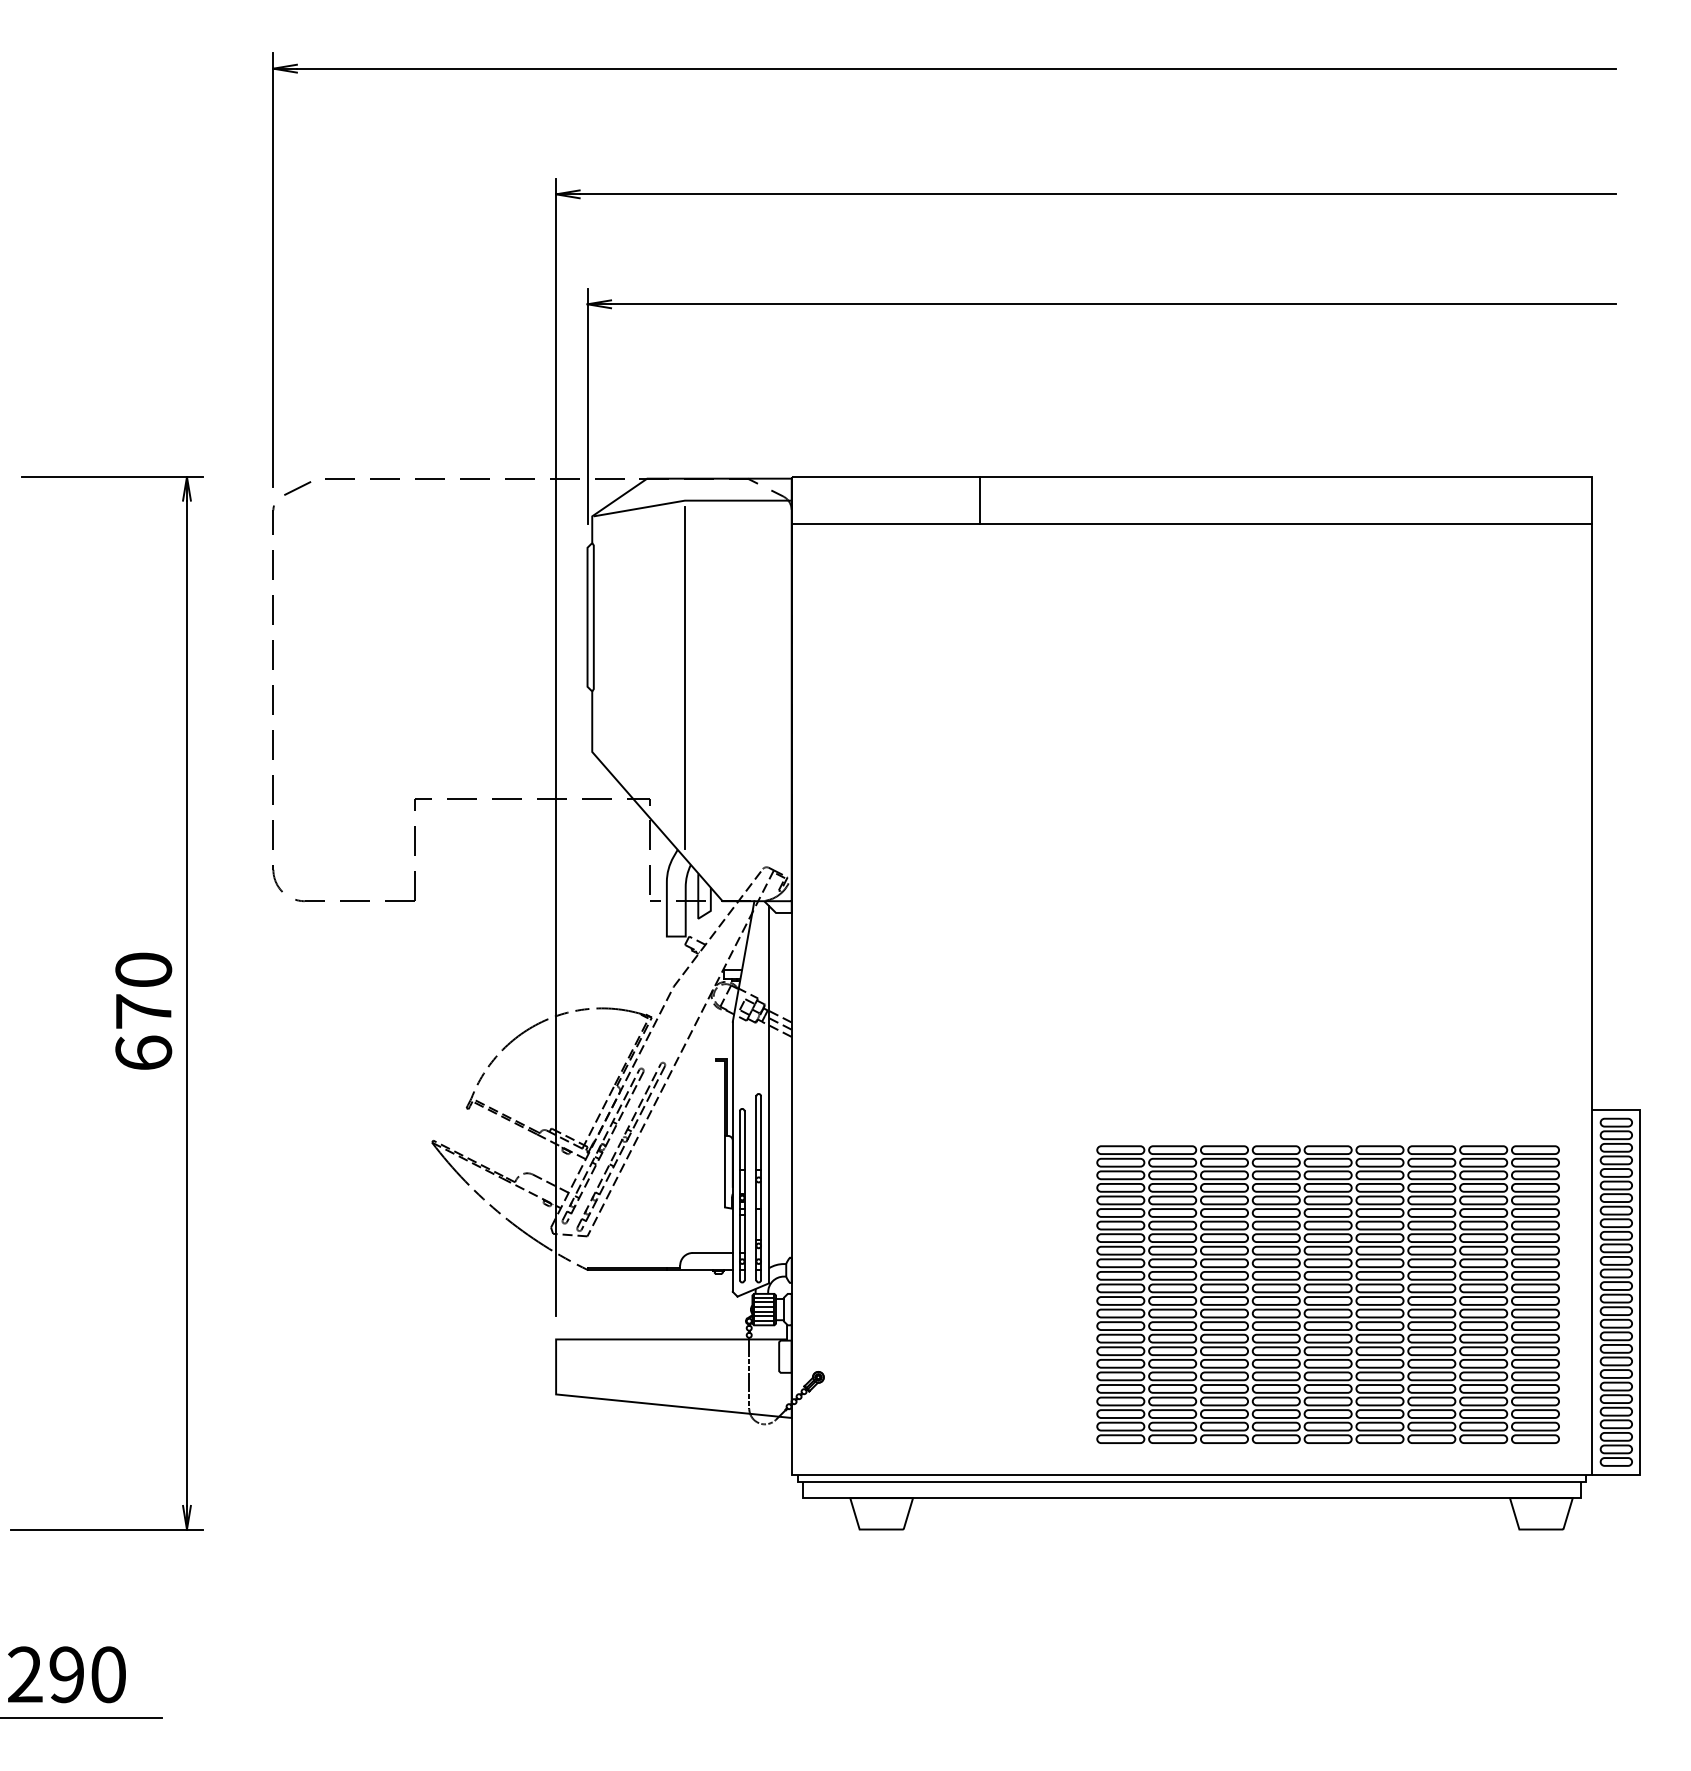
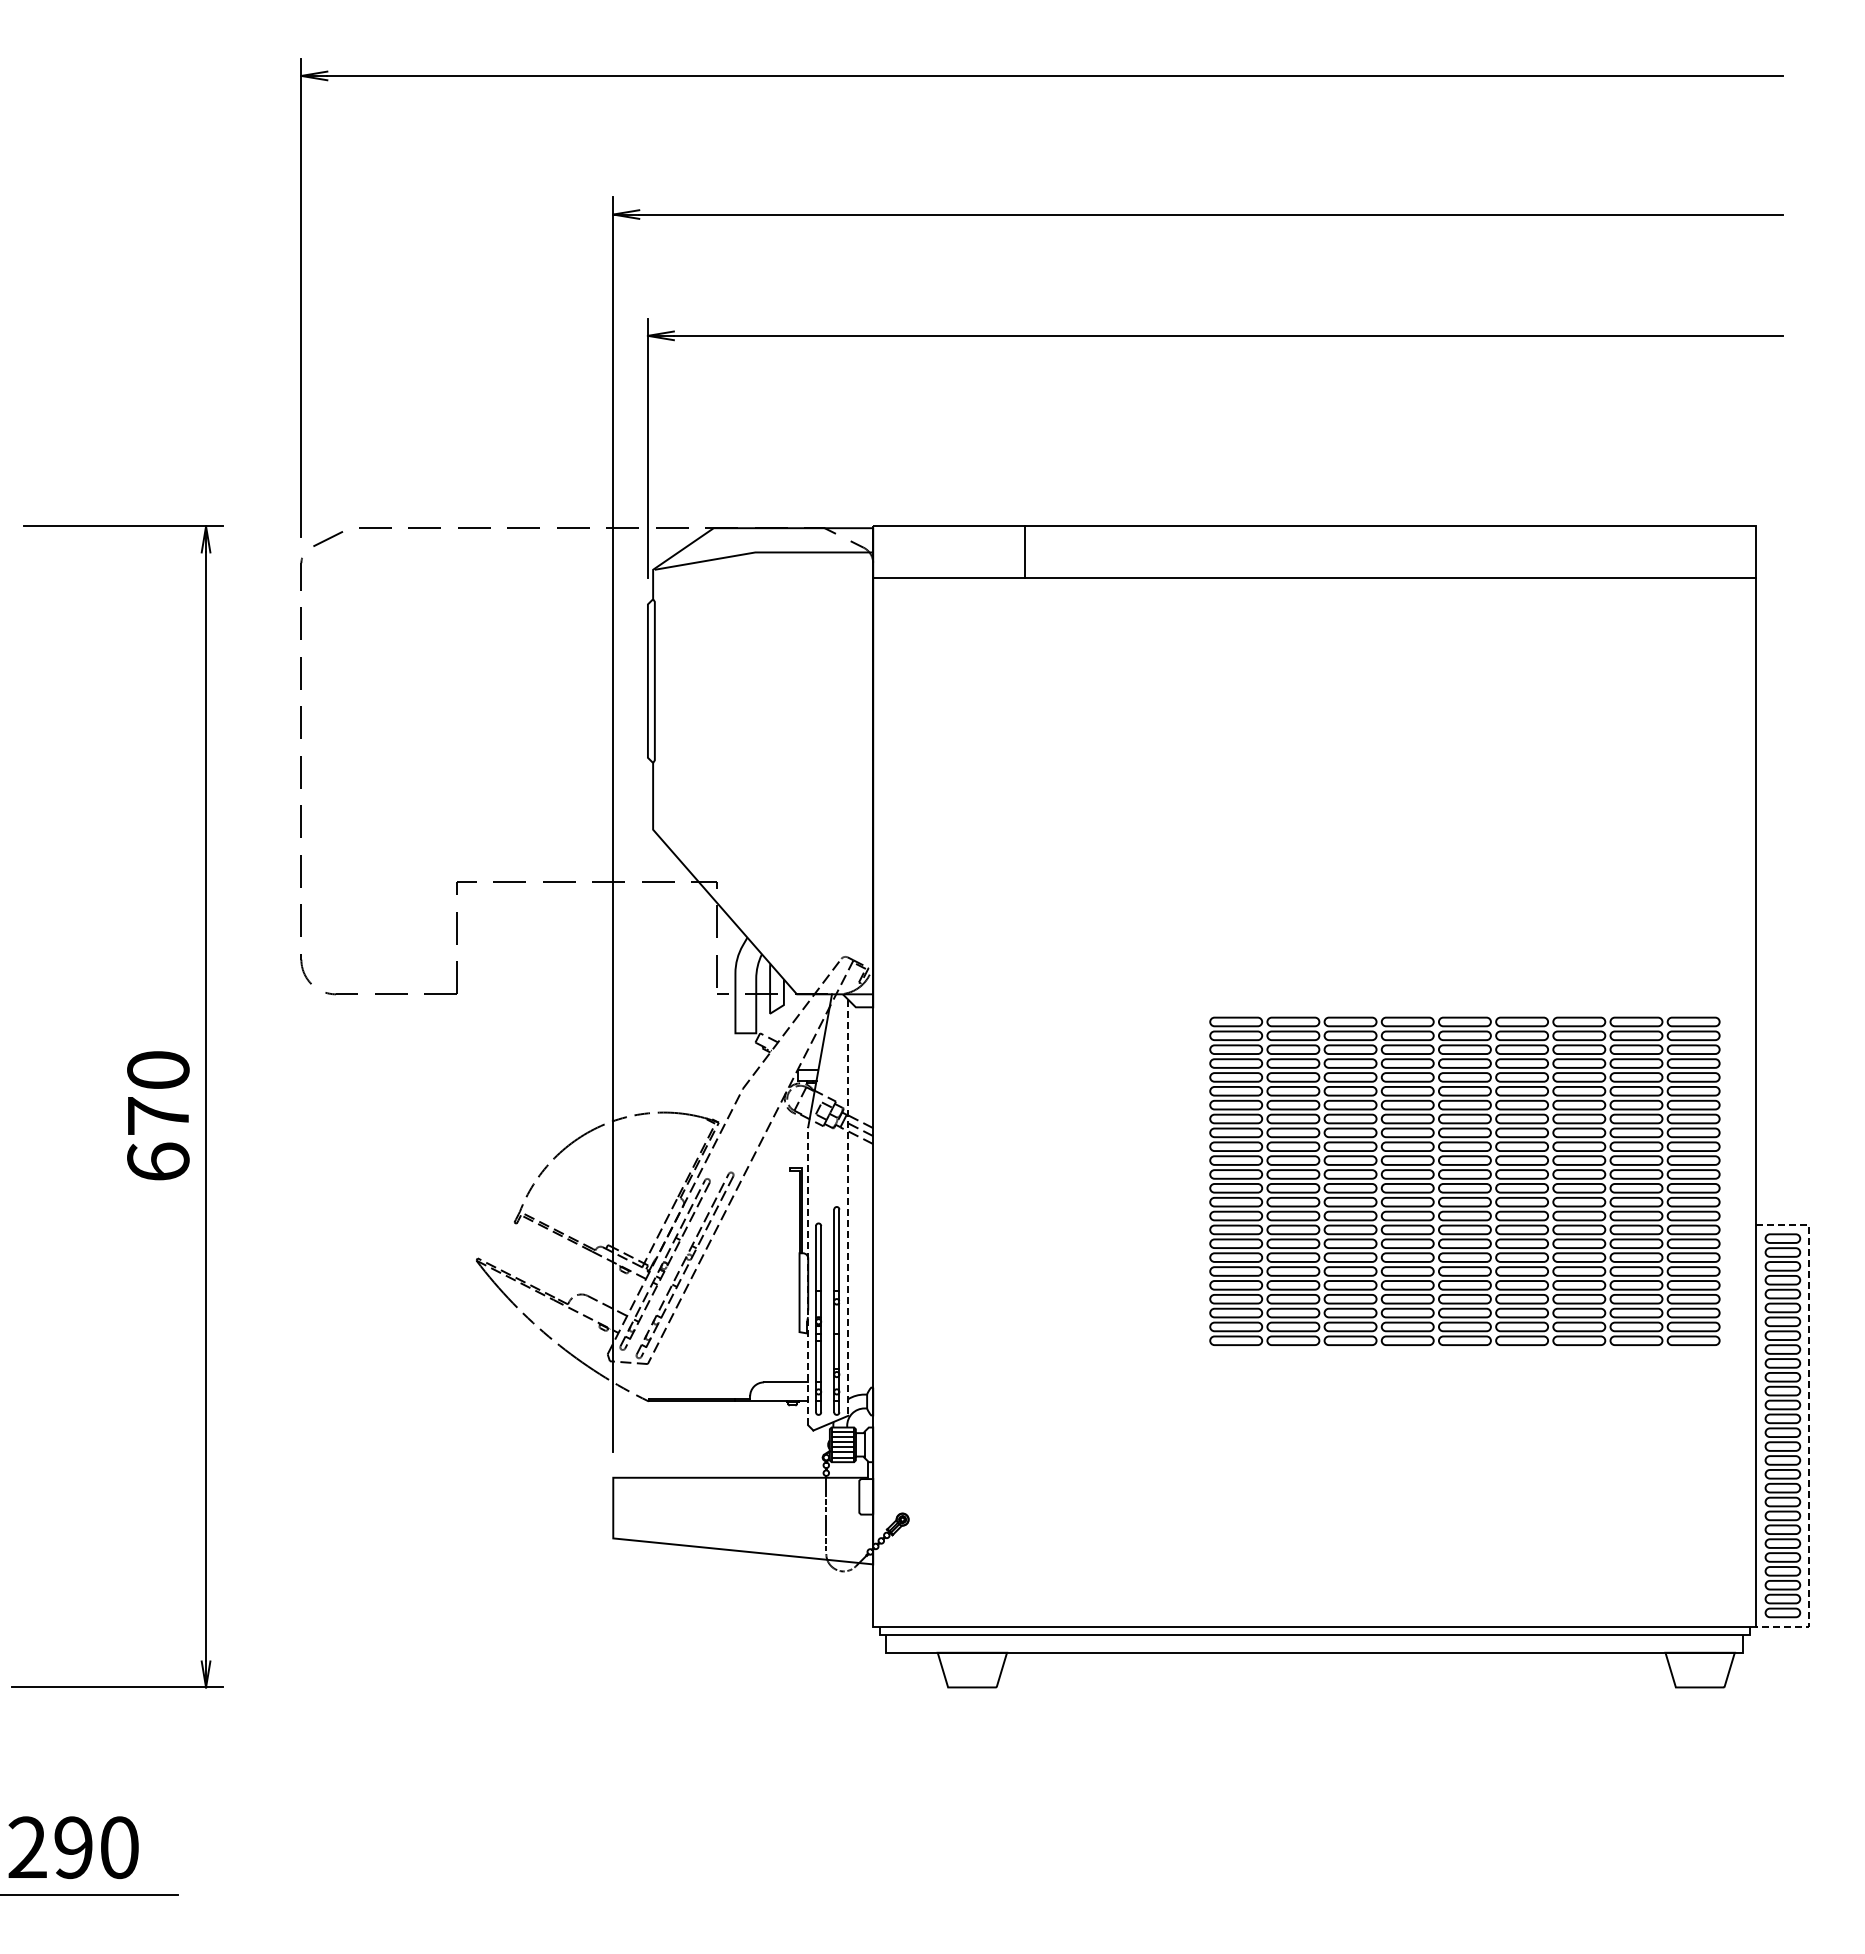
line: (980, 500) -> (1025, 552), moved
line: (685, 677) -> (755, 747), removed
line: (769, 1094) -> (848, 1207), solid -> dashed
line: (733, 1156) -> (808, 1275), solid -> dashed
line: (1639, 1292) -> (1808, 1426), solid -> dashed
part: (1327, 1293) -> (1464, 1180), moved

